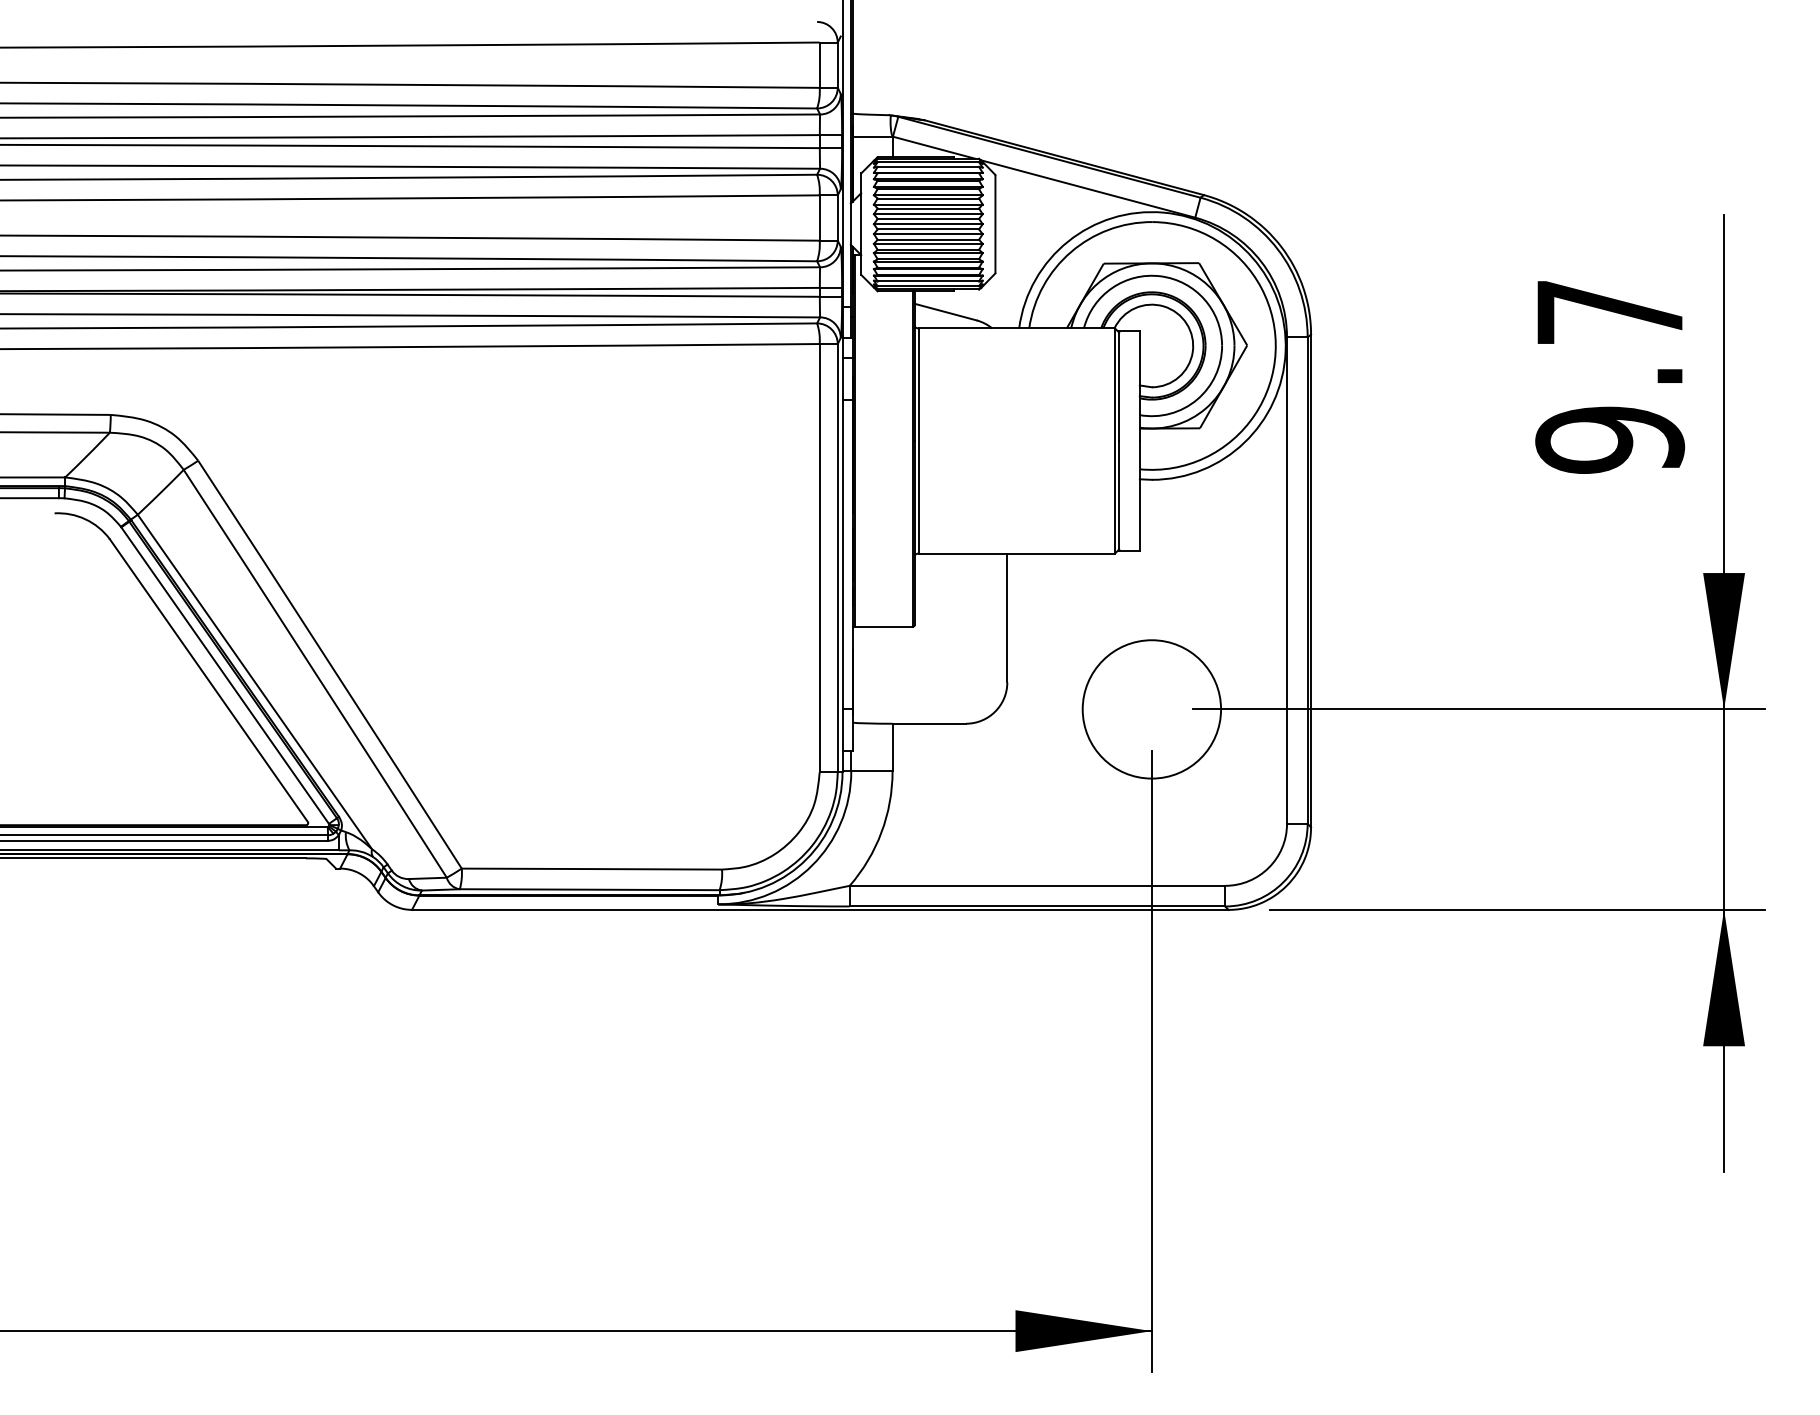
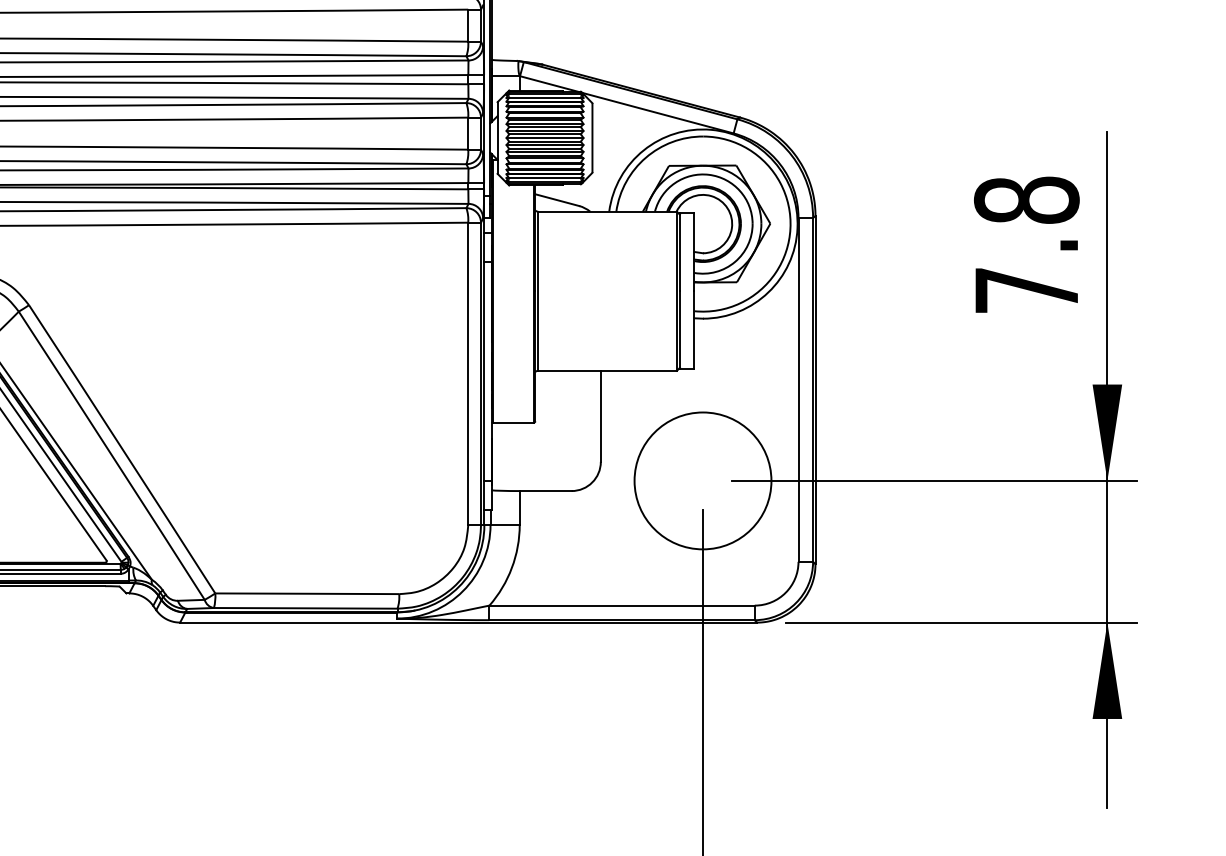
text: (1610, 375) -> (1027, 244), 9.7 -> 7.8
circle: (1151, 709) -> (702, 480), size x1.4

